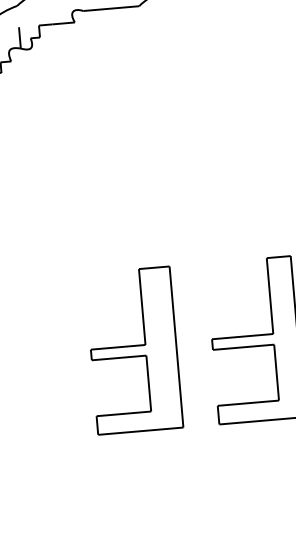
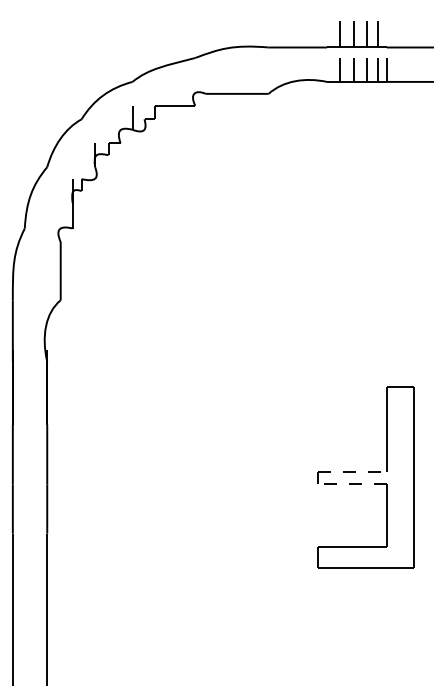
line: (242, 336) -> (352, 472), solid -> dashed
line: (242, 347) -> (351, 484), solid -> dashed
part: (133, 350) -> (229, 477), removed

